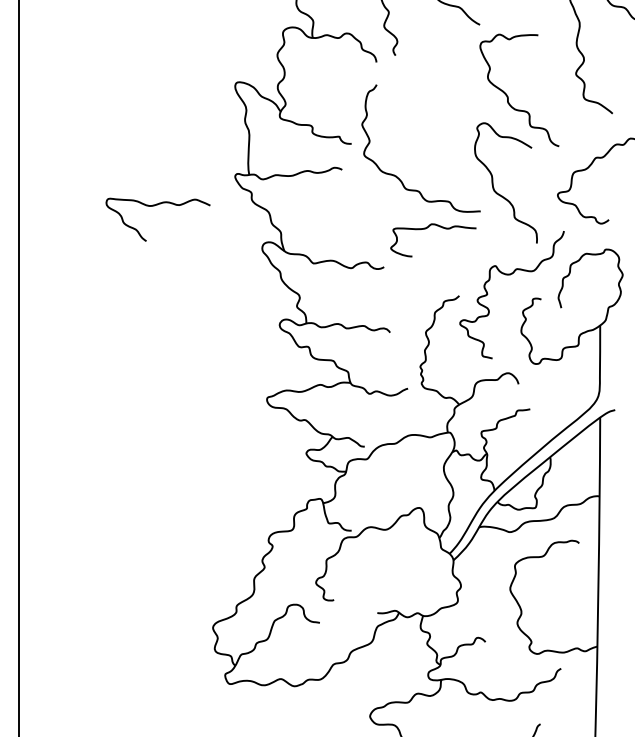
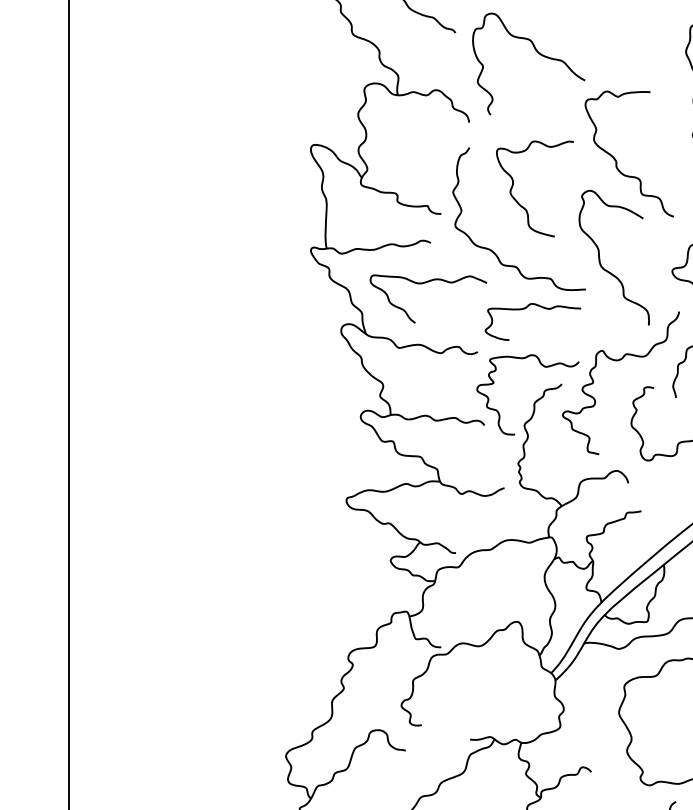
curve: (419, 131) -> (517, 200), added
curve: (154, 206) -> (424, 284), moved
curve: (442, 280) -> (543, 366), added

